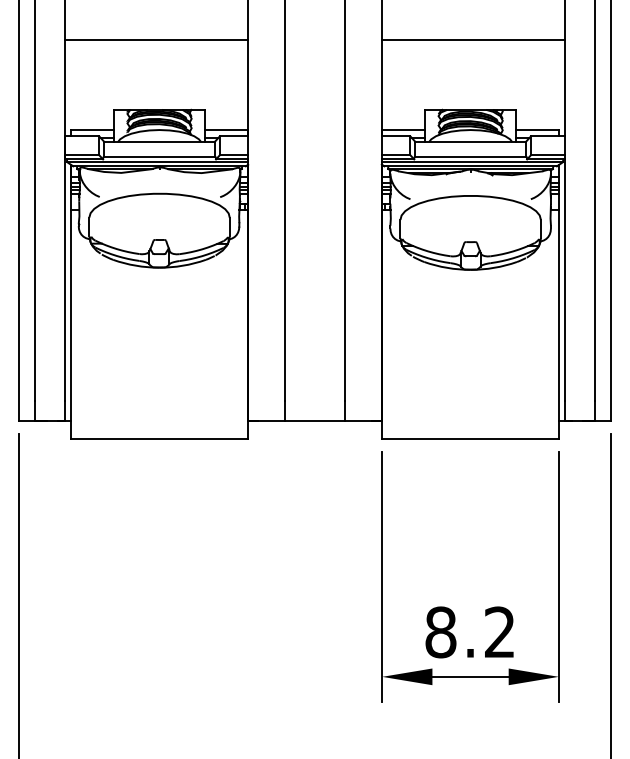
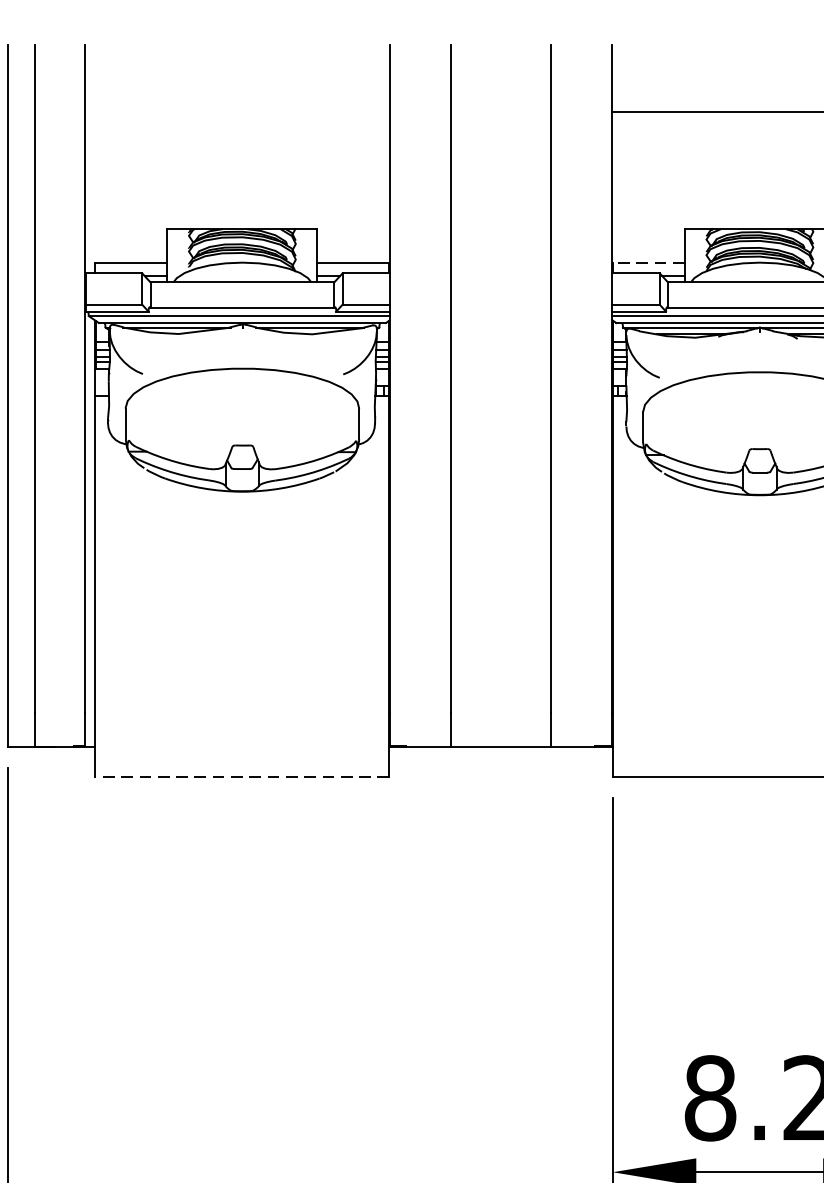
line: (156, 39) -> (237, 112), removed
line: (403, 129) -> (648, 261), solid -> dashed
line: (158, 439) -> (240, 777), solid -> dashed

